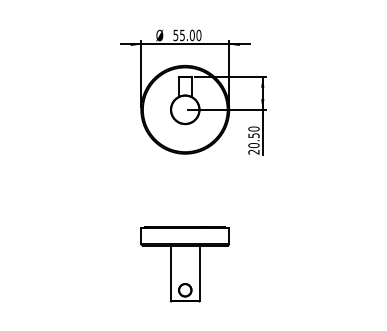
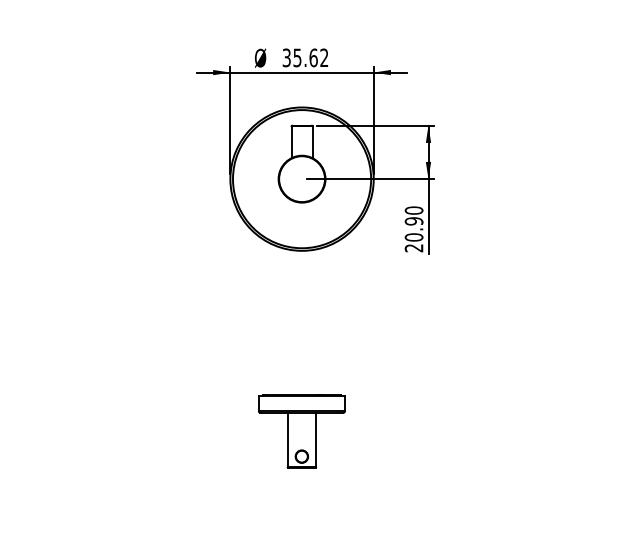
text: (187, 35) -> (305, 57), 55.00 -> 35.62
text: (253, 135) -> (413, 221), 20.50 -> 20.90
part: (184, 264) -> (300, 431), size x0.6

